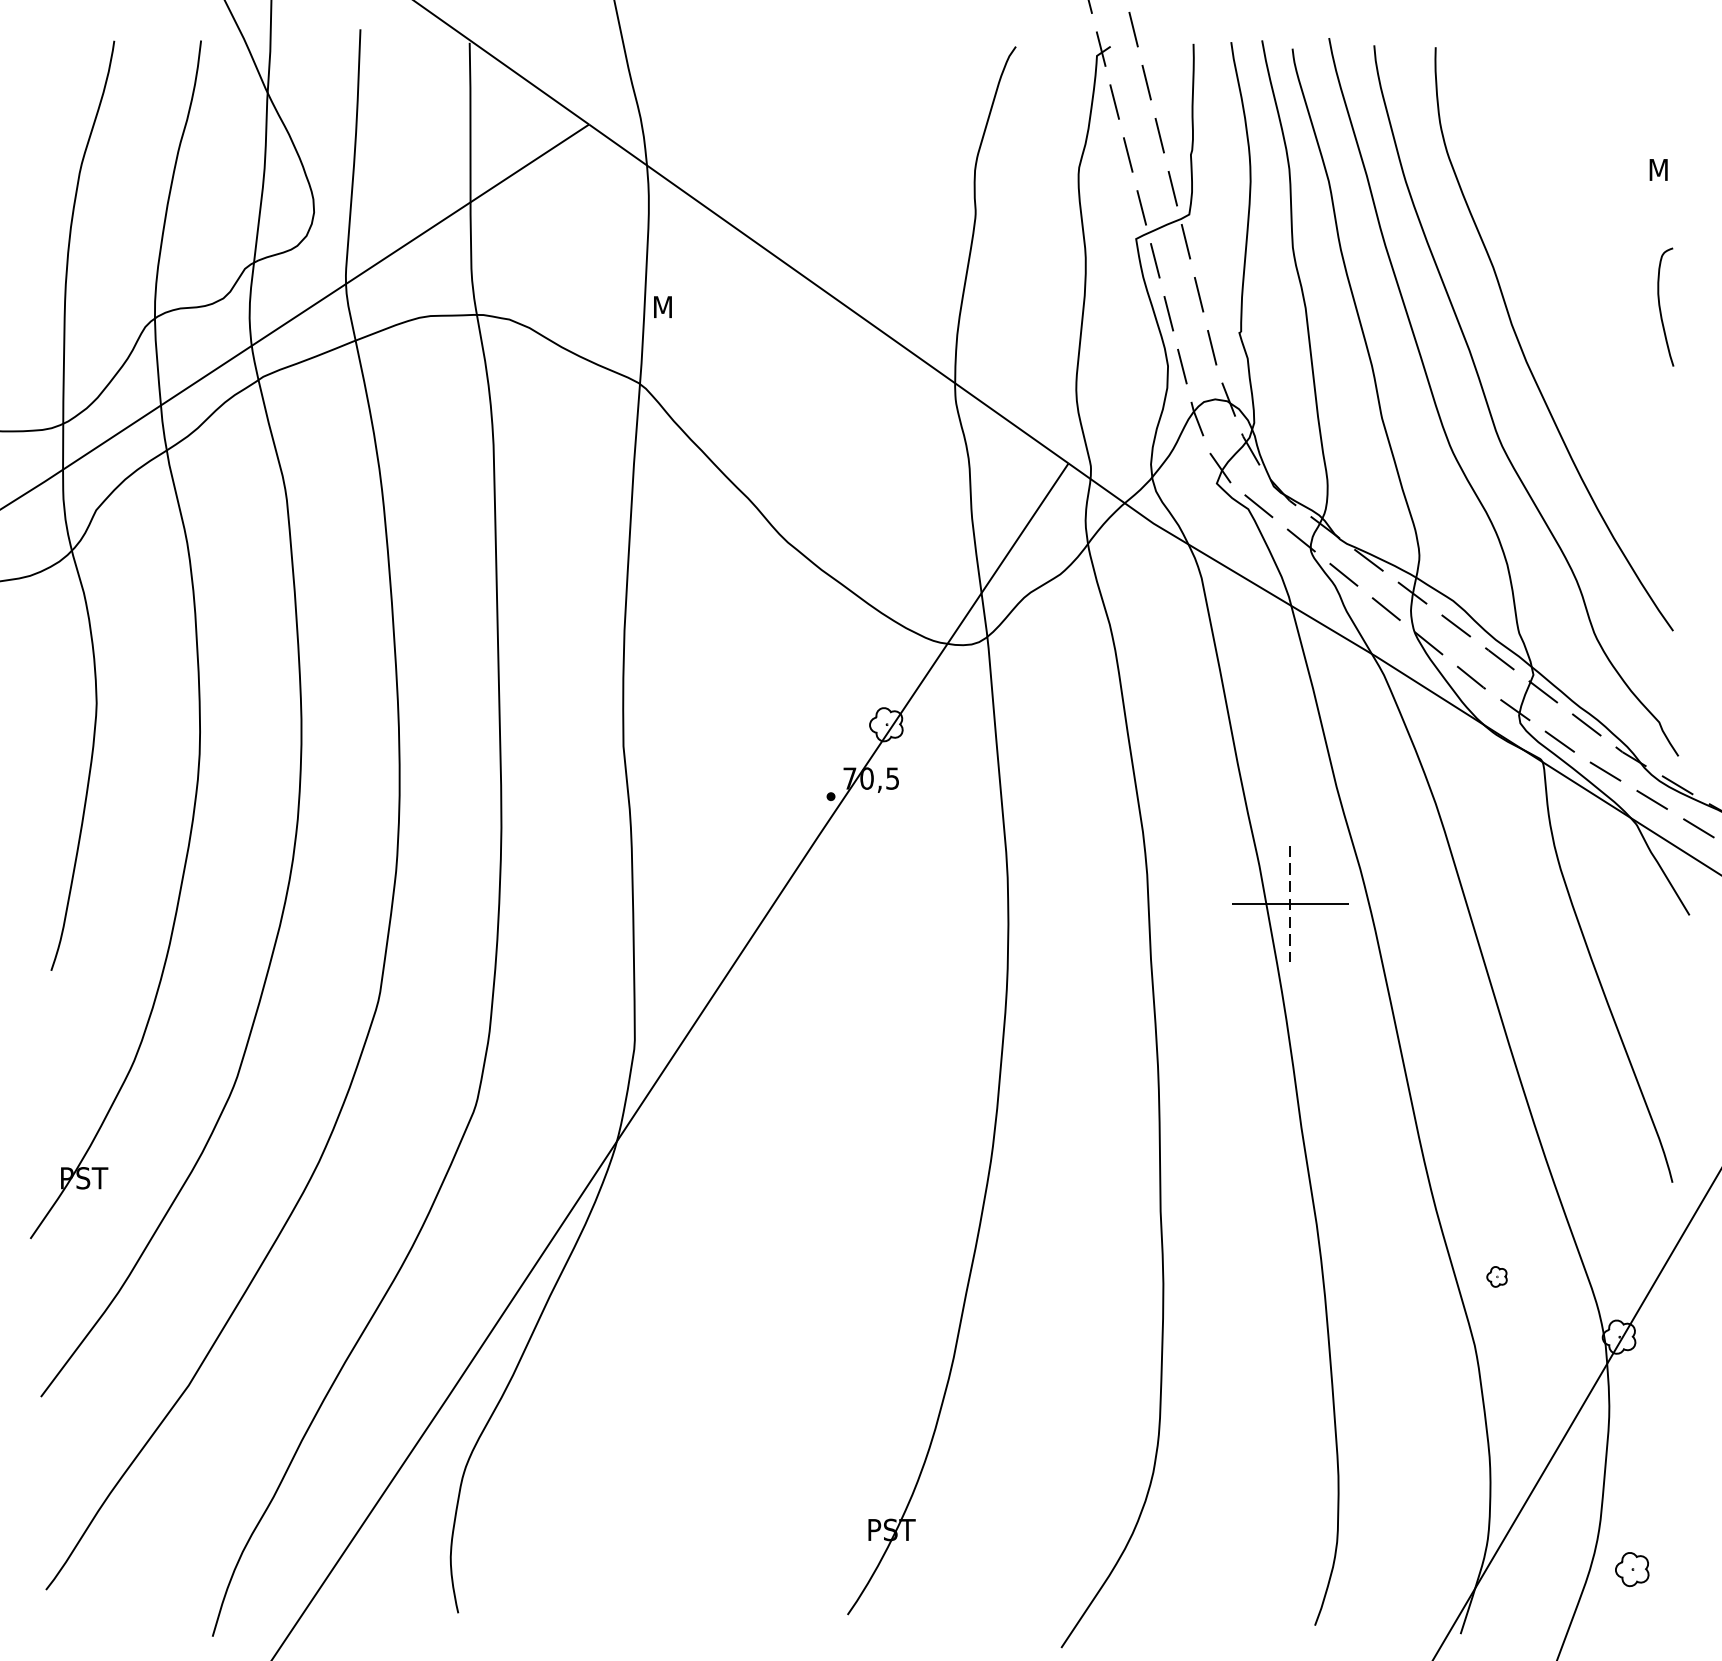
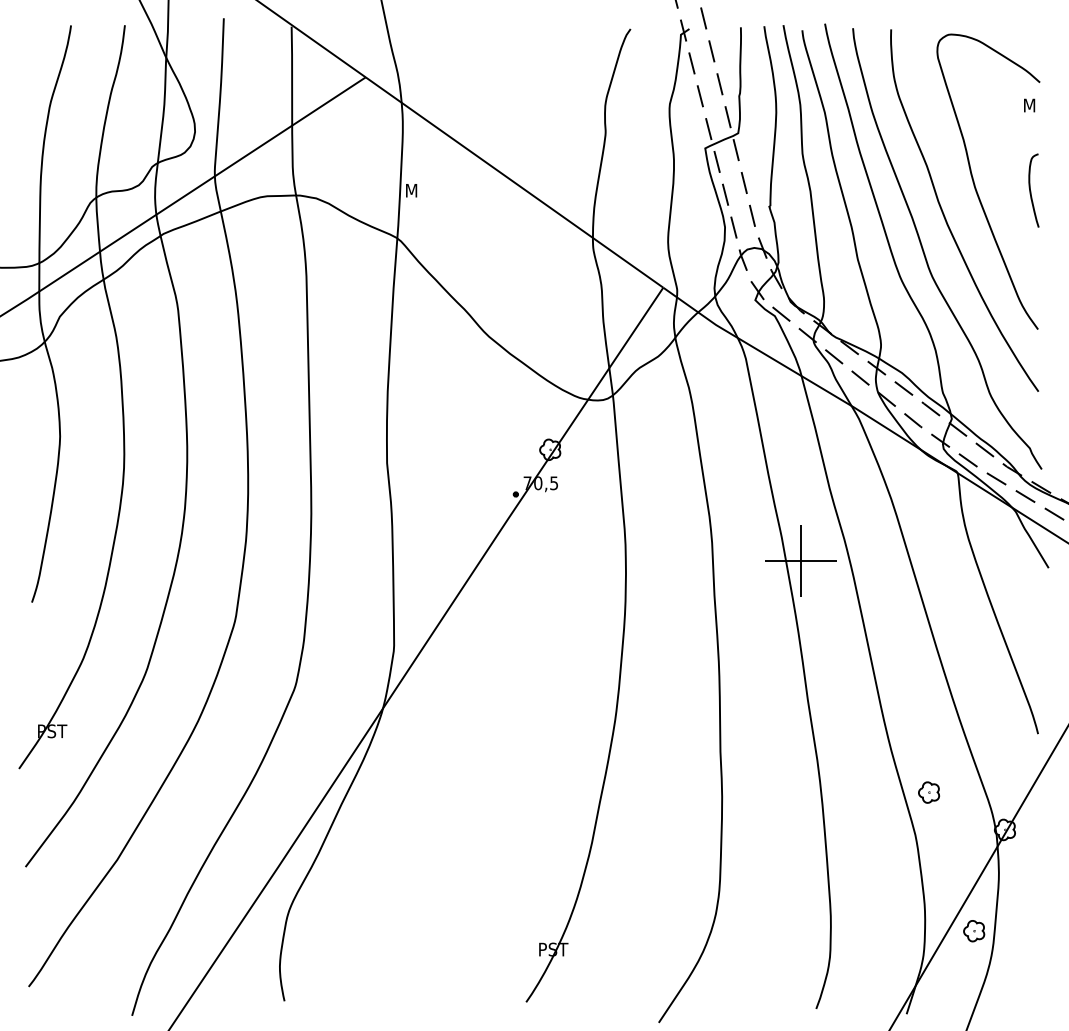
curve: (1571, 297) -> (975, 184), added
line: (1289, 904) -> (800, 561), dashed -> solid
part: (1497, 1276) -> (929, 792), size x1.67
part: (1632, 1570) -> (974, 931), moved

